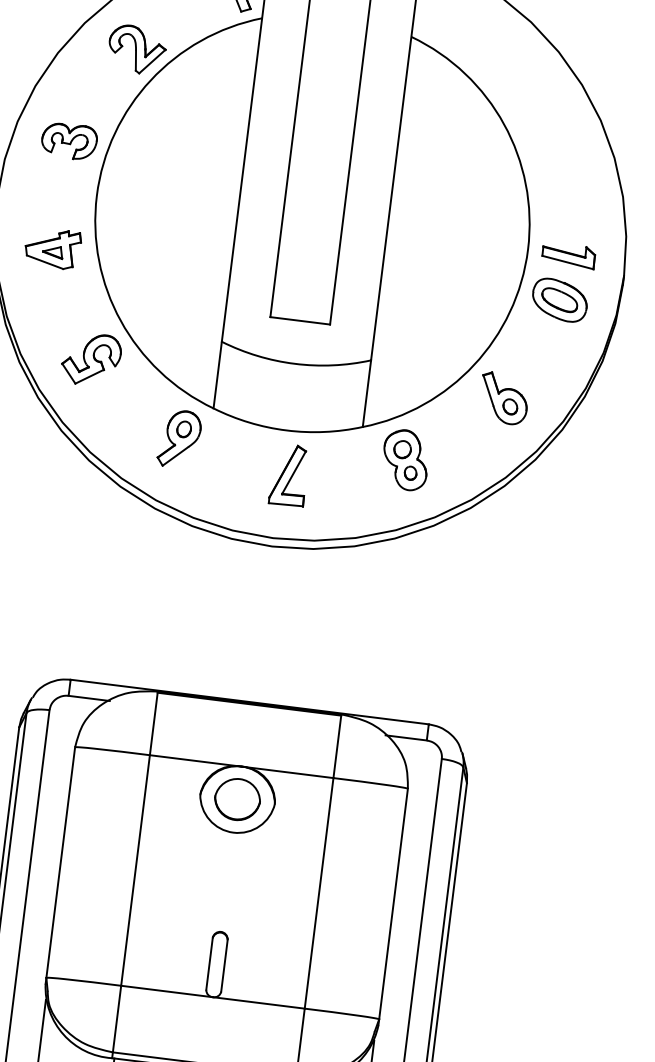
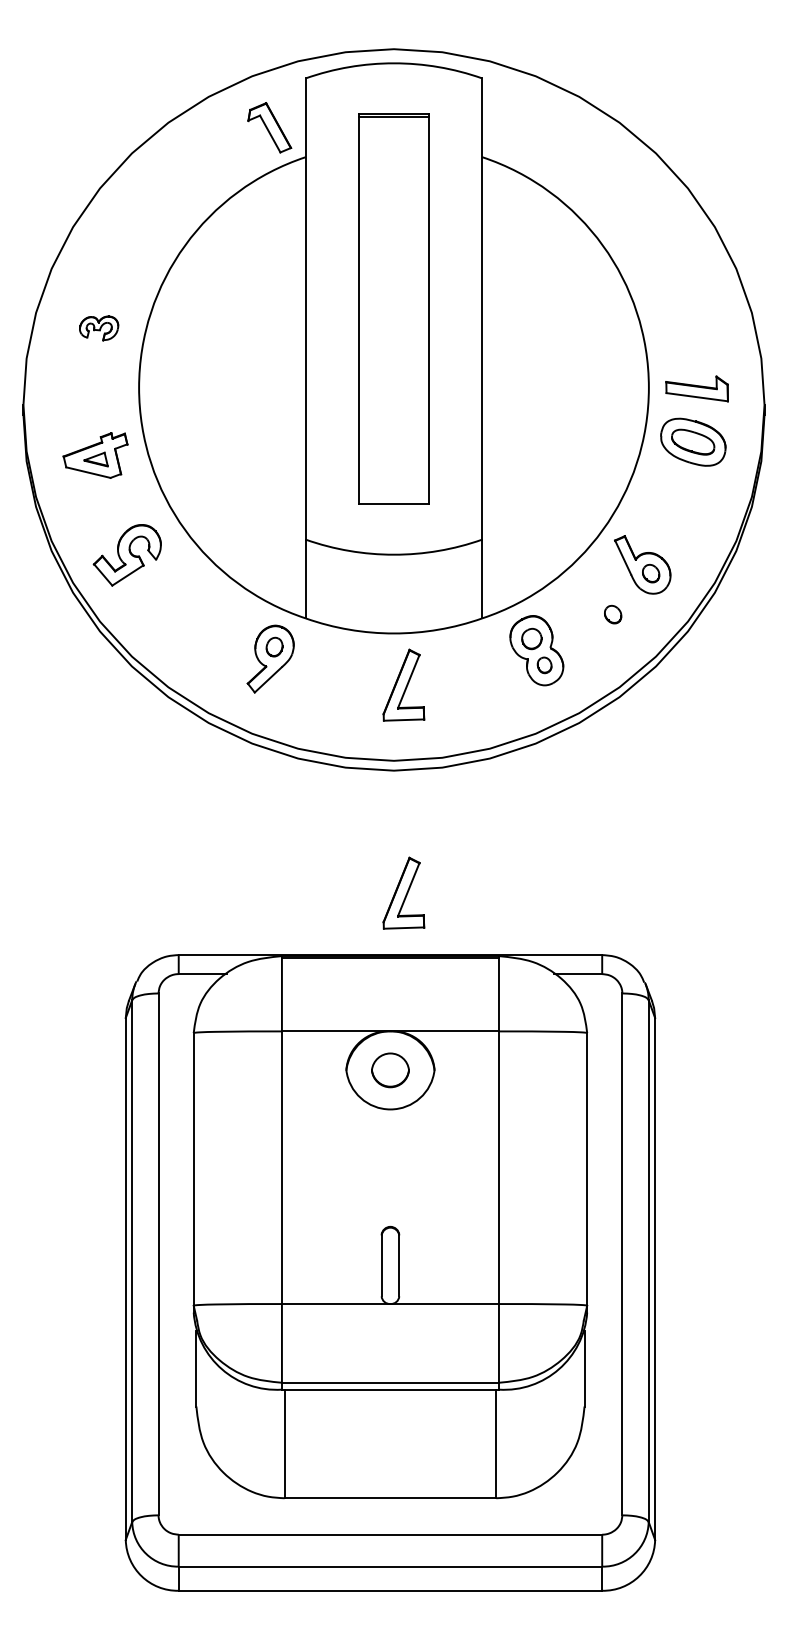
part: (136, 49) -> (164, 211), removed
part: (68, 141) -> (98, 328), size x0.6
part: (90, 359) -> (126, 555), moved
part: (474, 437) -> (613, 614), added
part: (267, 650) -> (403, 892), added
part: (237, 799) -> (390, 1070), size x0.7

